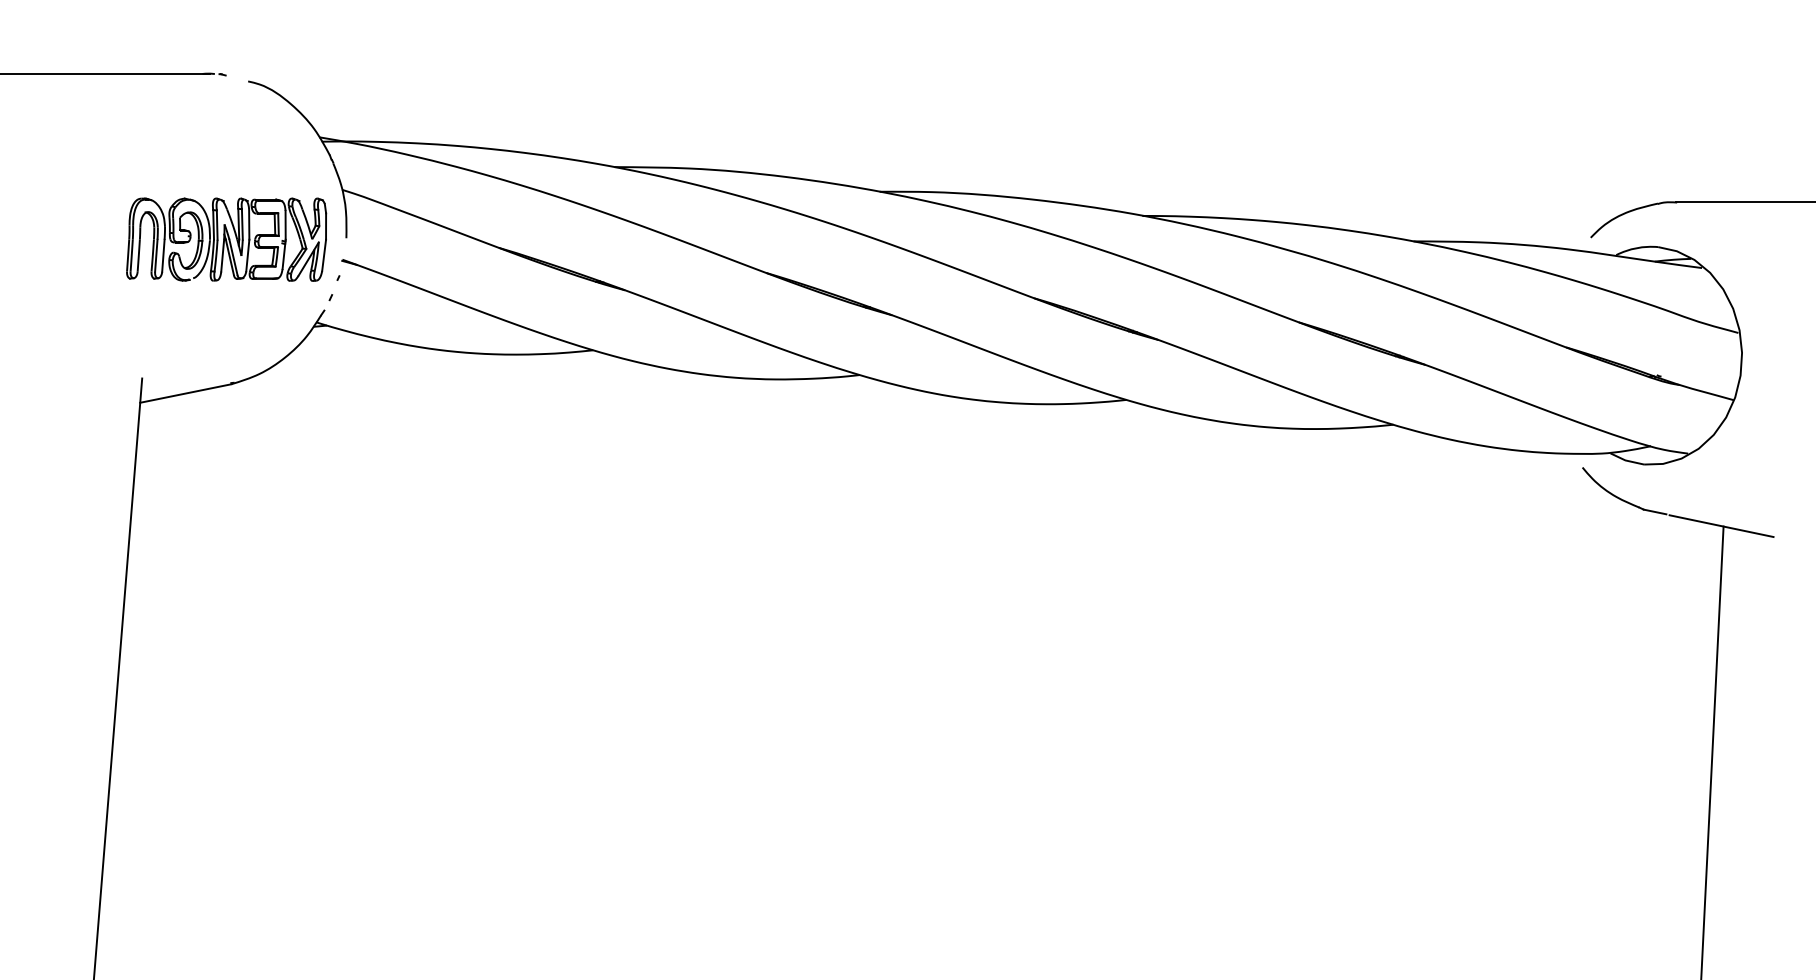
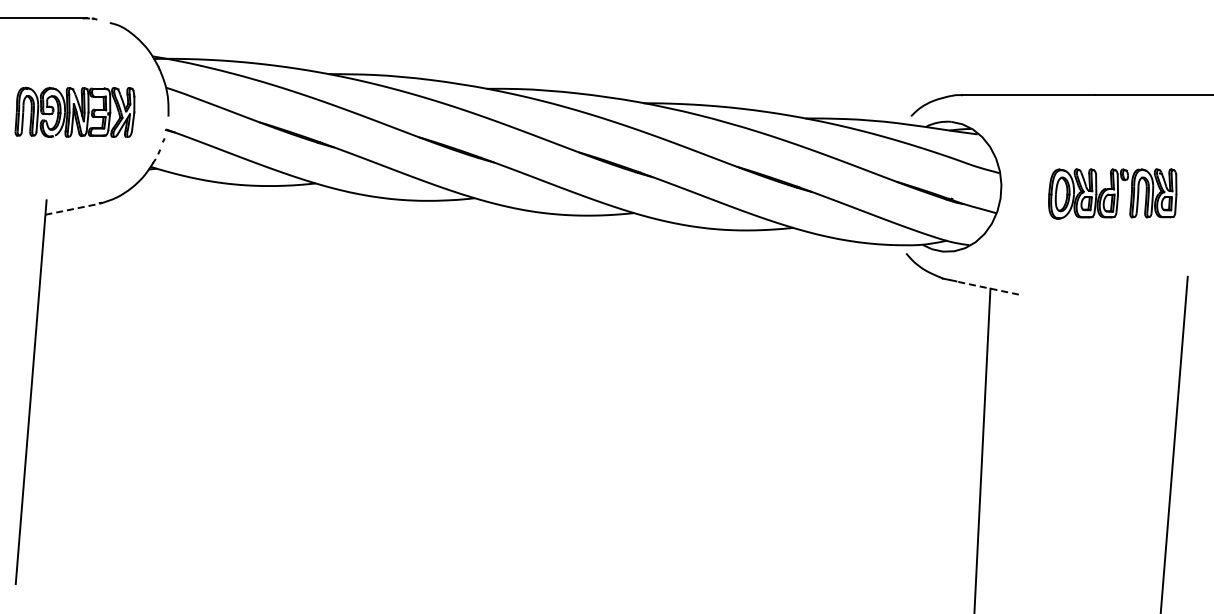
part: (225, 238) -> (74, 111), moved
line: (185, 393) -> (72, 209), solid -> dashed
line: (1722, 526) -> (989, 288), solid -> dashed

